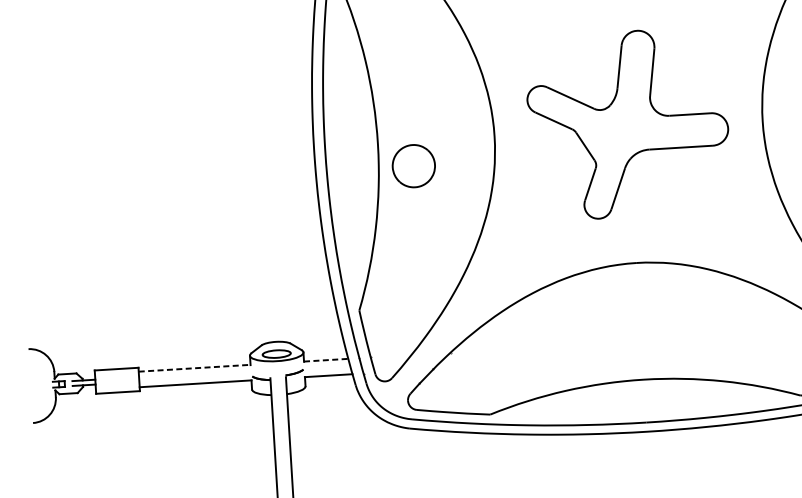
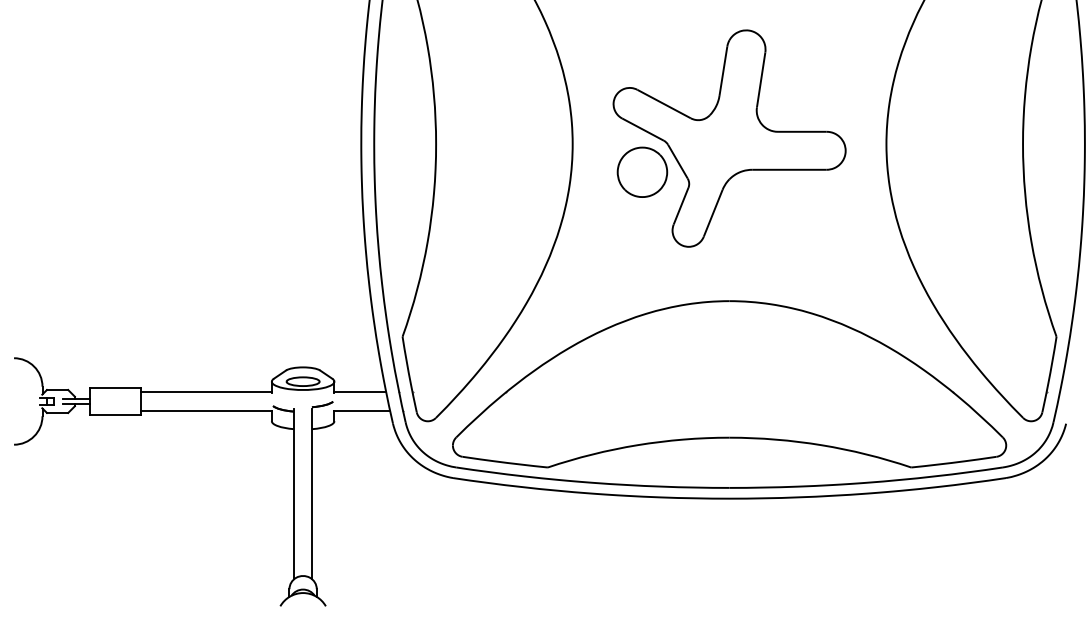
part: (413, 165) -> (642, 171), moved
line: (326, 360) -> (360, 392), dashed -> solid
line: (194, 368) -> (206, 392), dashed -> solid

